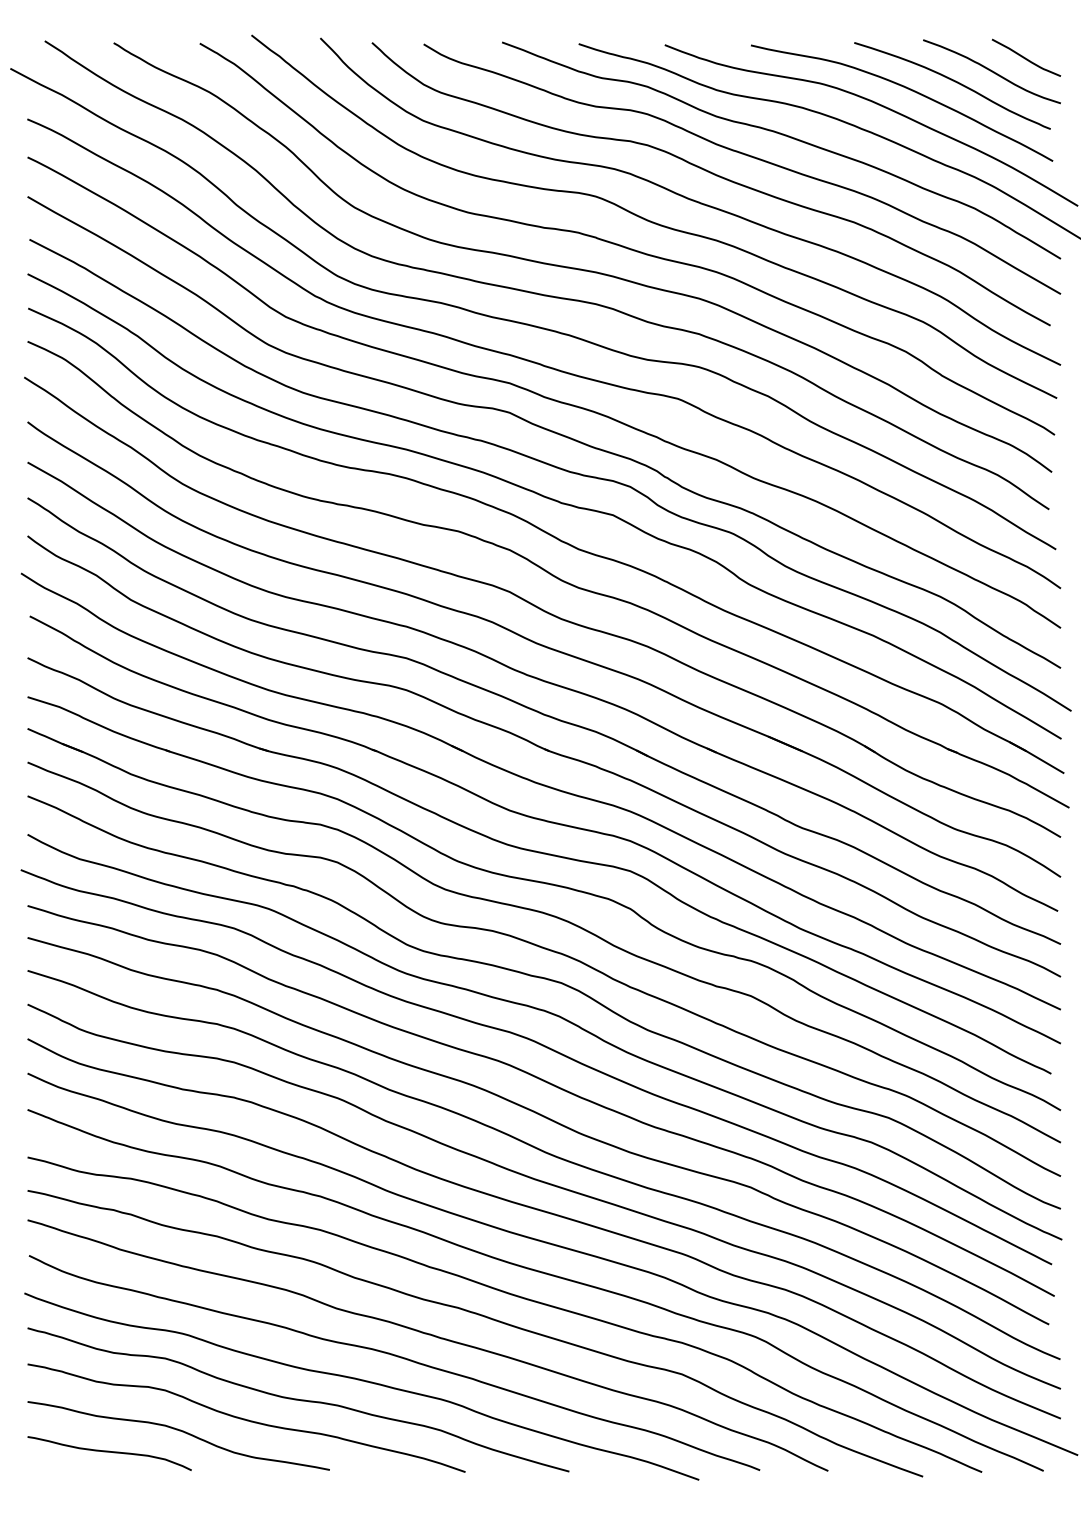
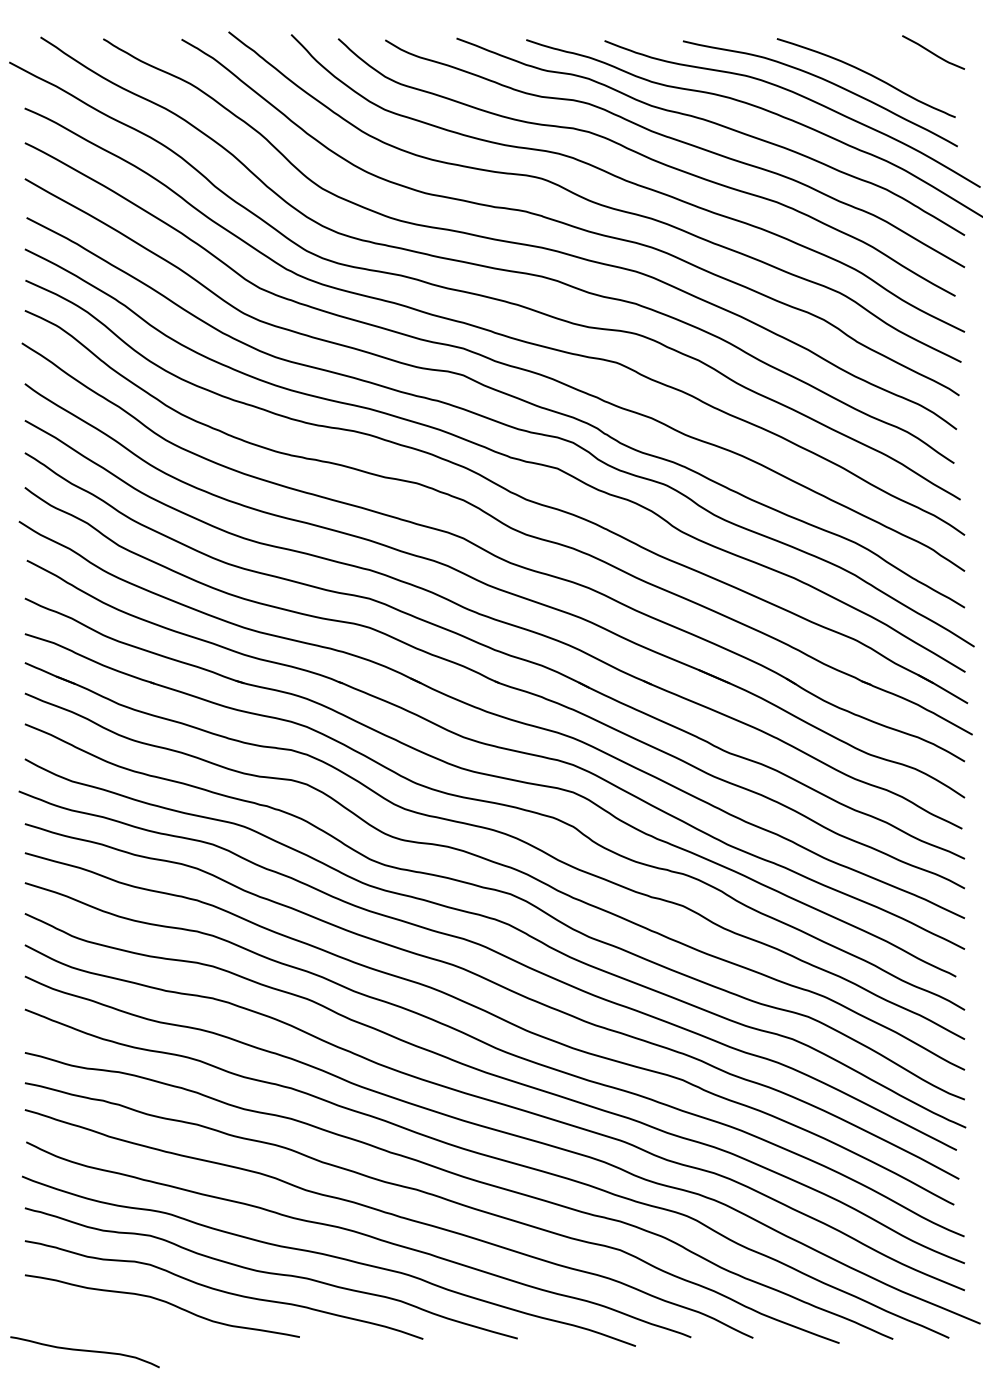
curve: (991, 71) -> (901, 64), removed
curve: (109, 1452) -> (84, 1351), moved

